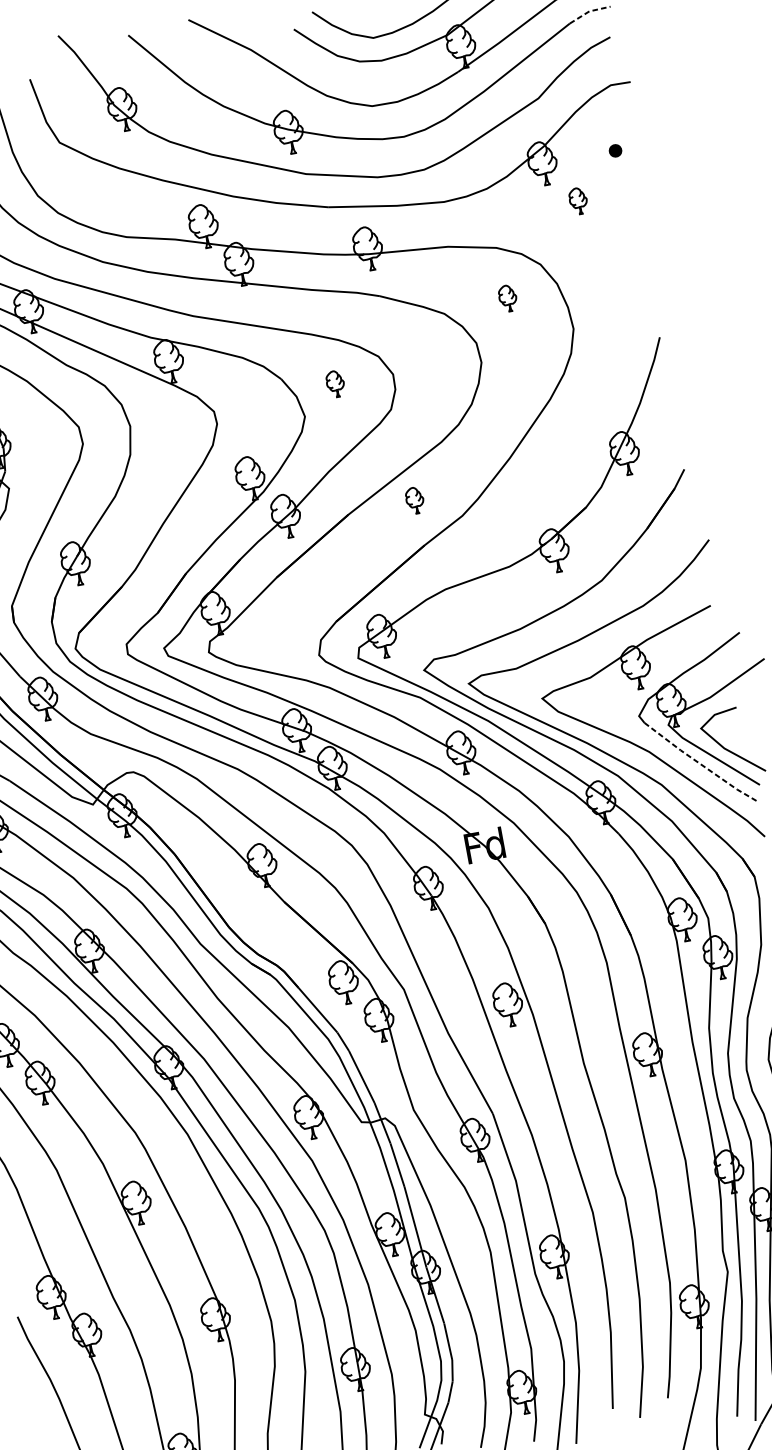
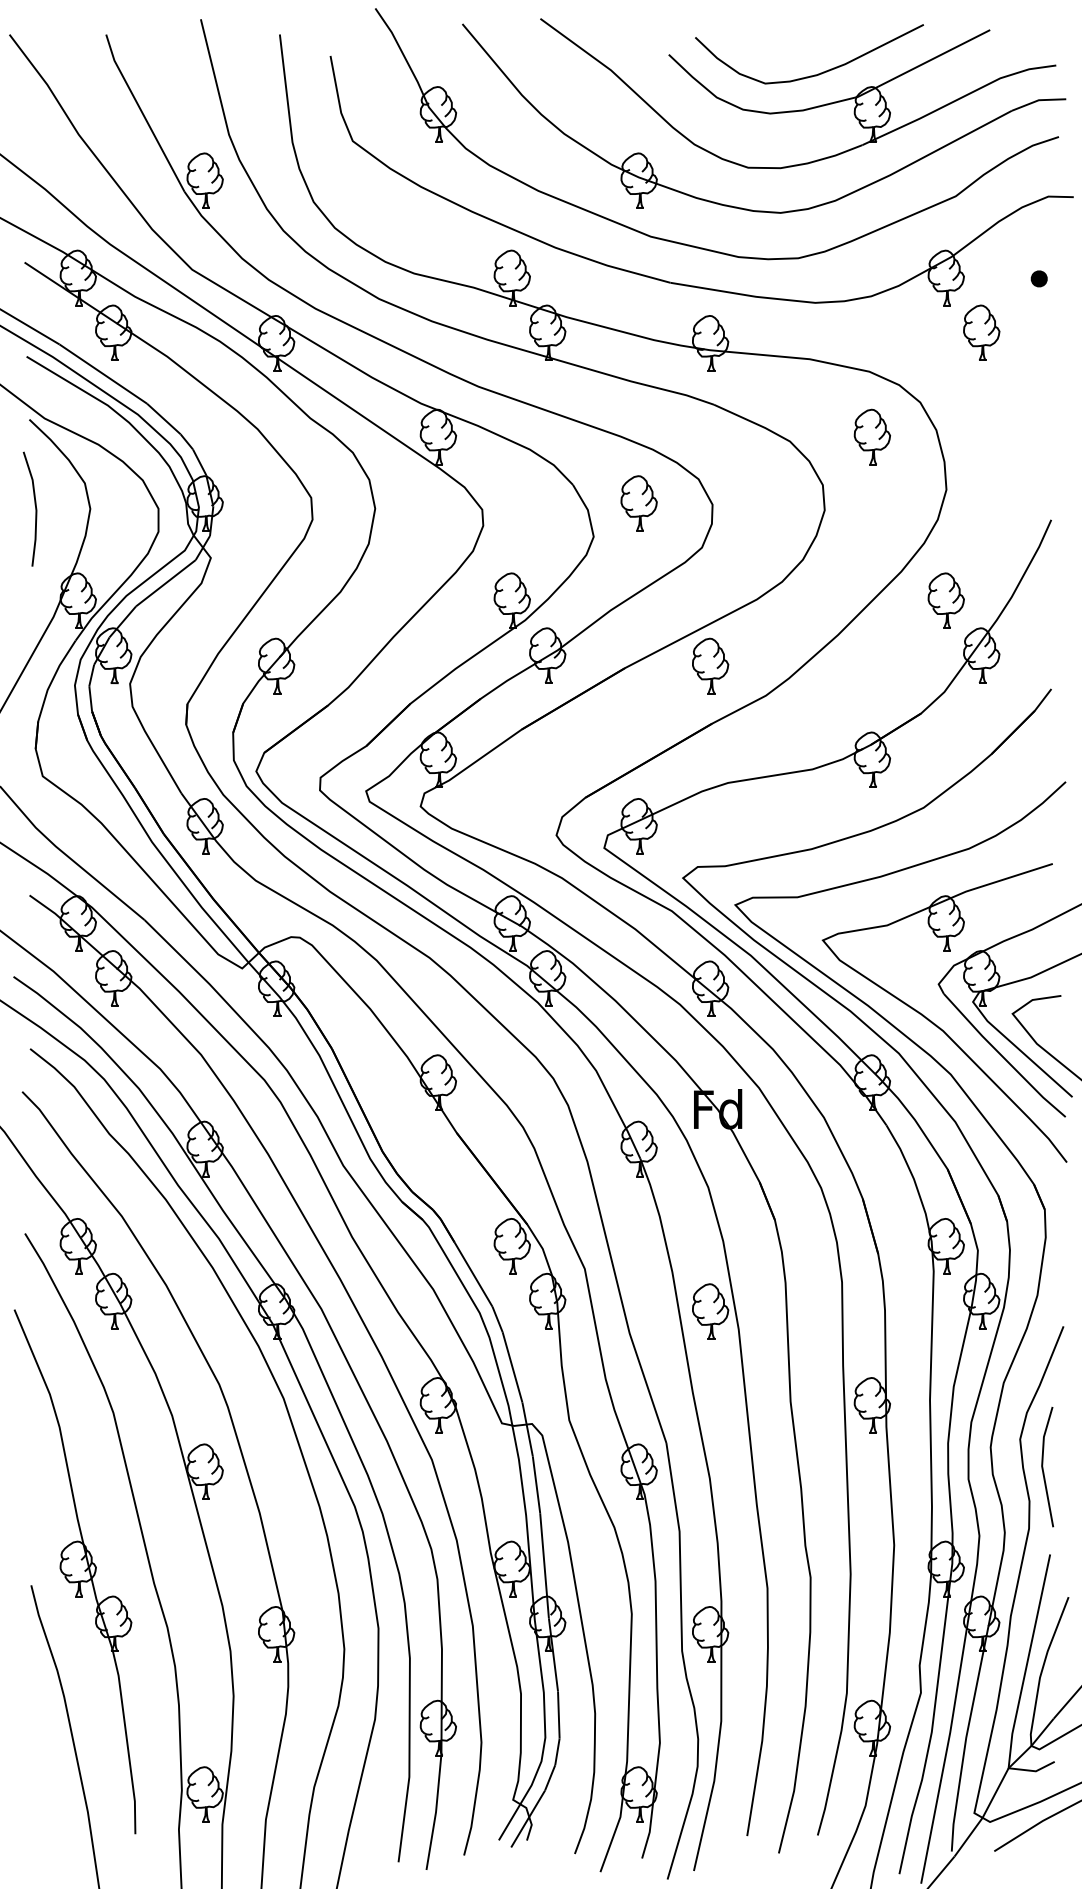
line: (589, 11) -> (1038, 100), dashed -> solid
part: (578, 201) -> (981, 332), size x1.67
part: (507, 298) -> (871, 436), size x1.67
part: (335, 384) -> (638, 503), size x1.67
part: (588, 415) -> (945, 600), added
part: (414, 500) -> (710, 665), size x1.67
line: (700, 763) -> (1003, 1057), dashed -> solid

